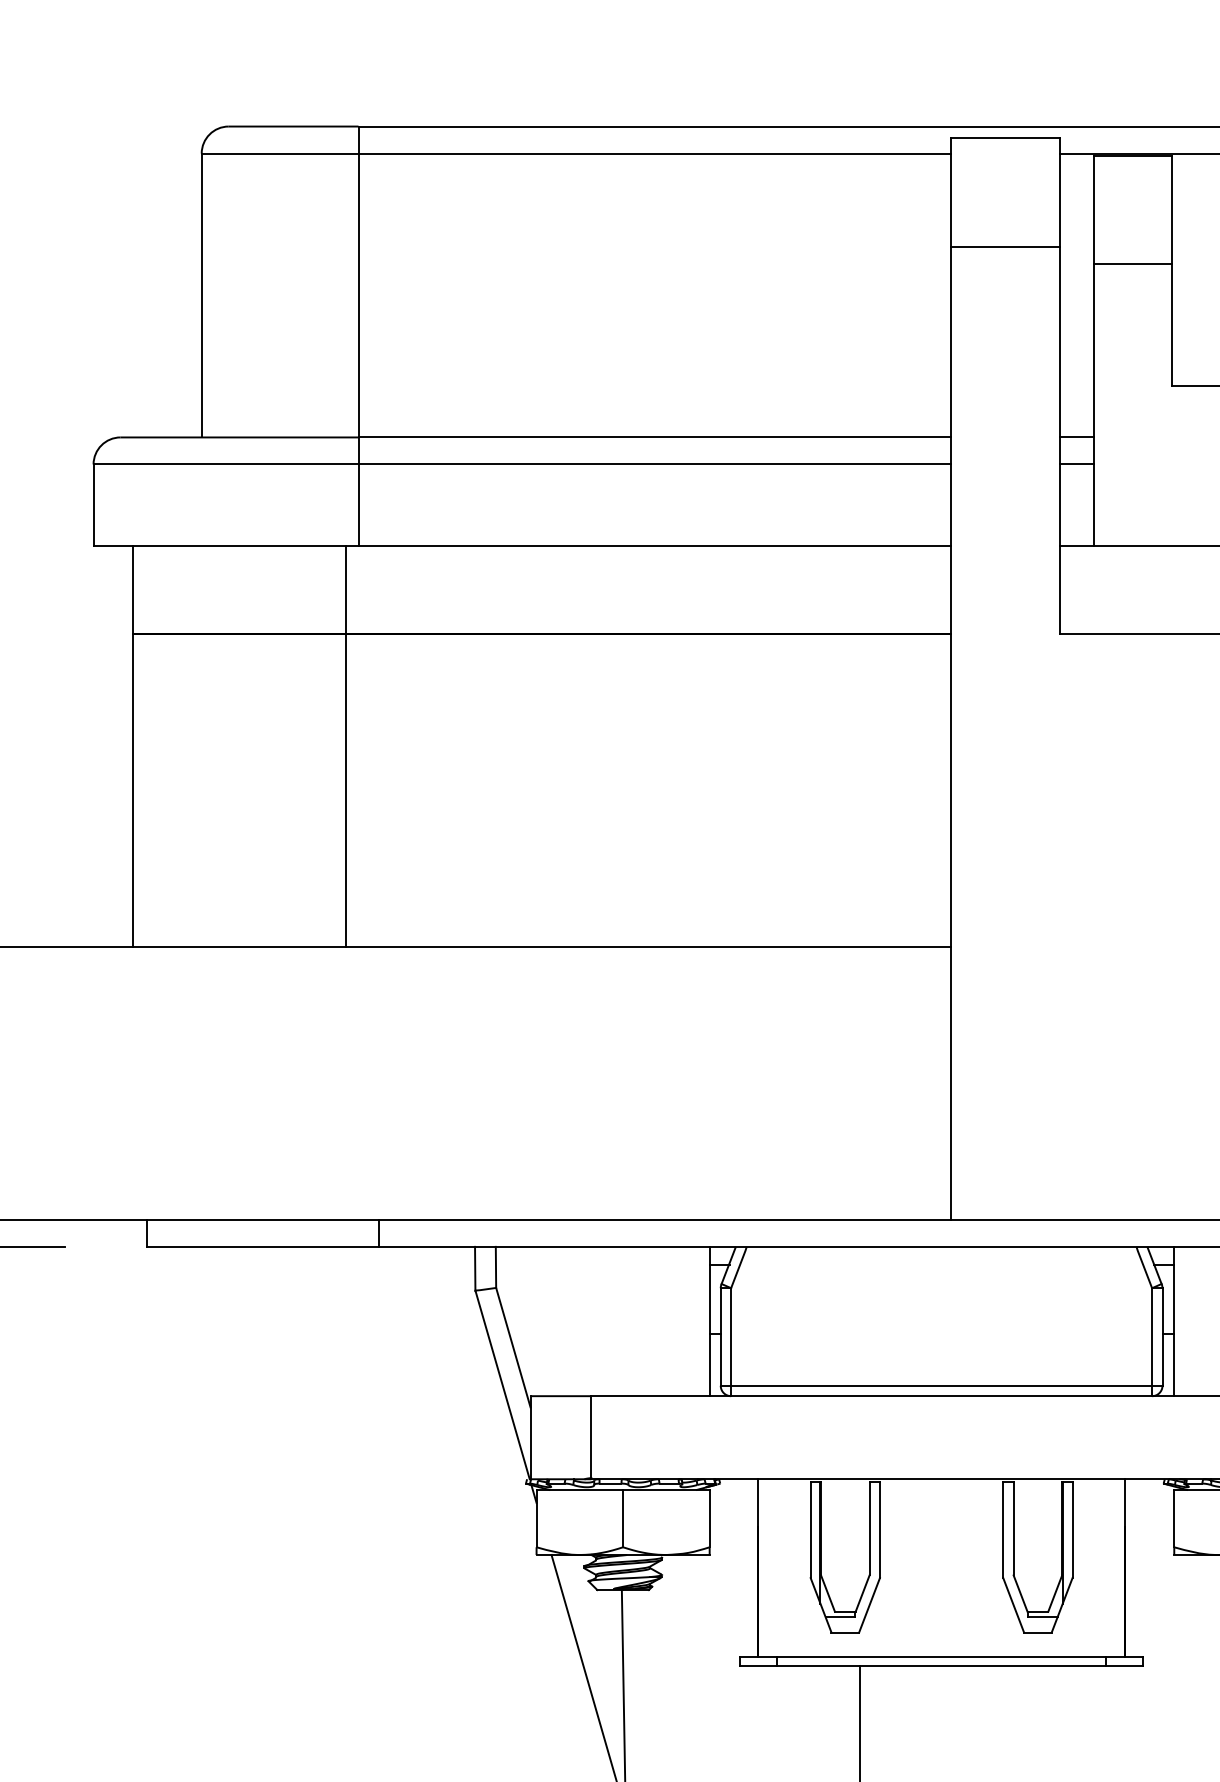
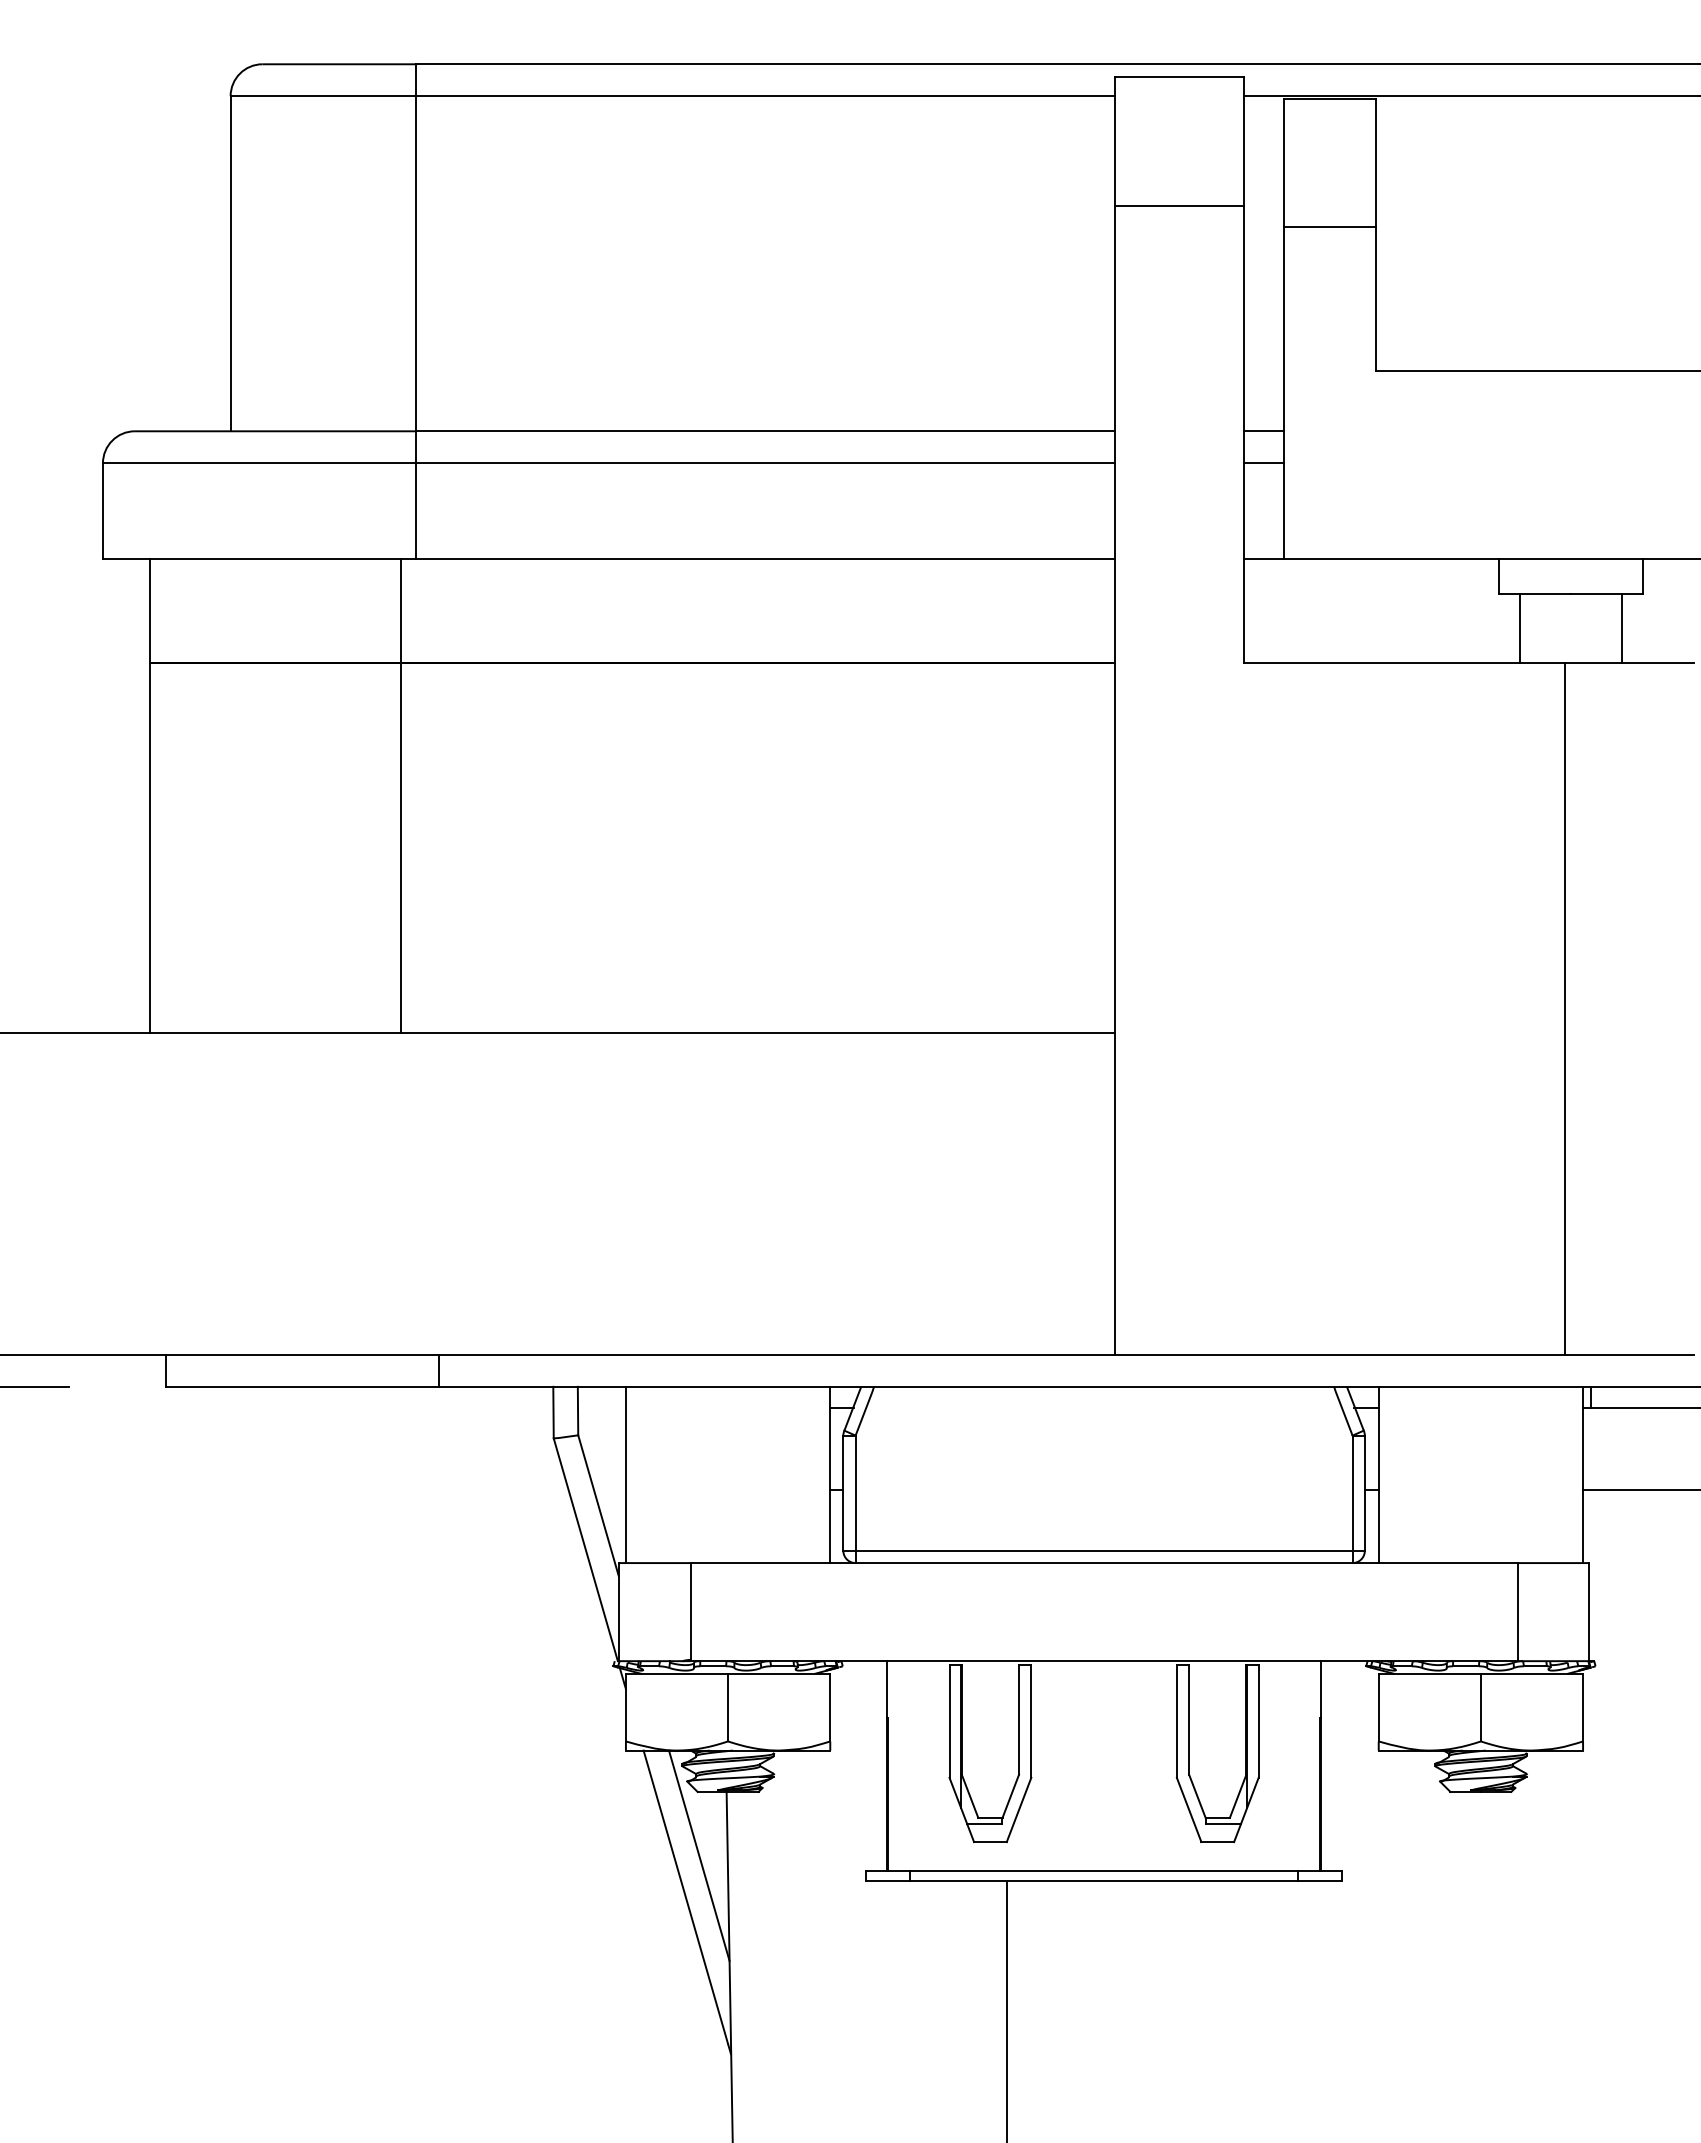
line: (536, 1321) -> (625, 1474), added
line: (598, 1643) -> (699, 1855), added

